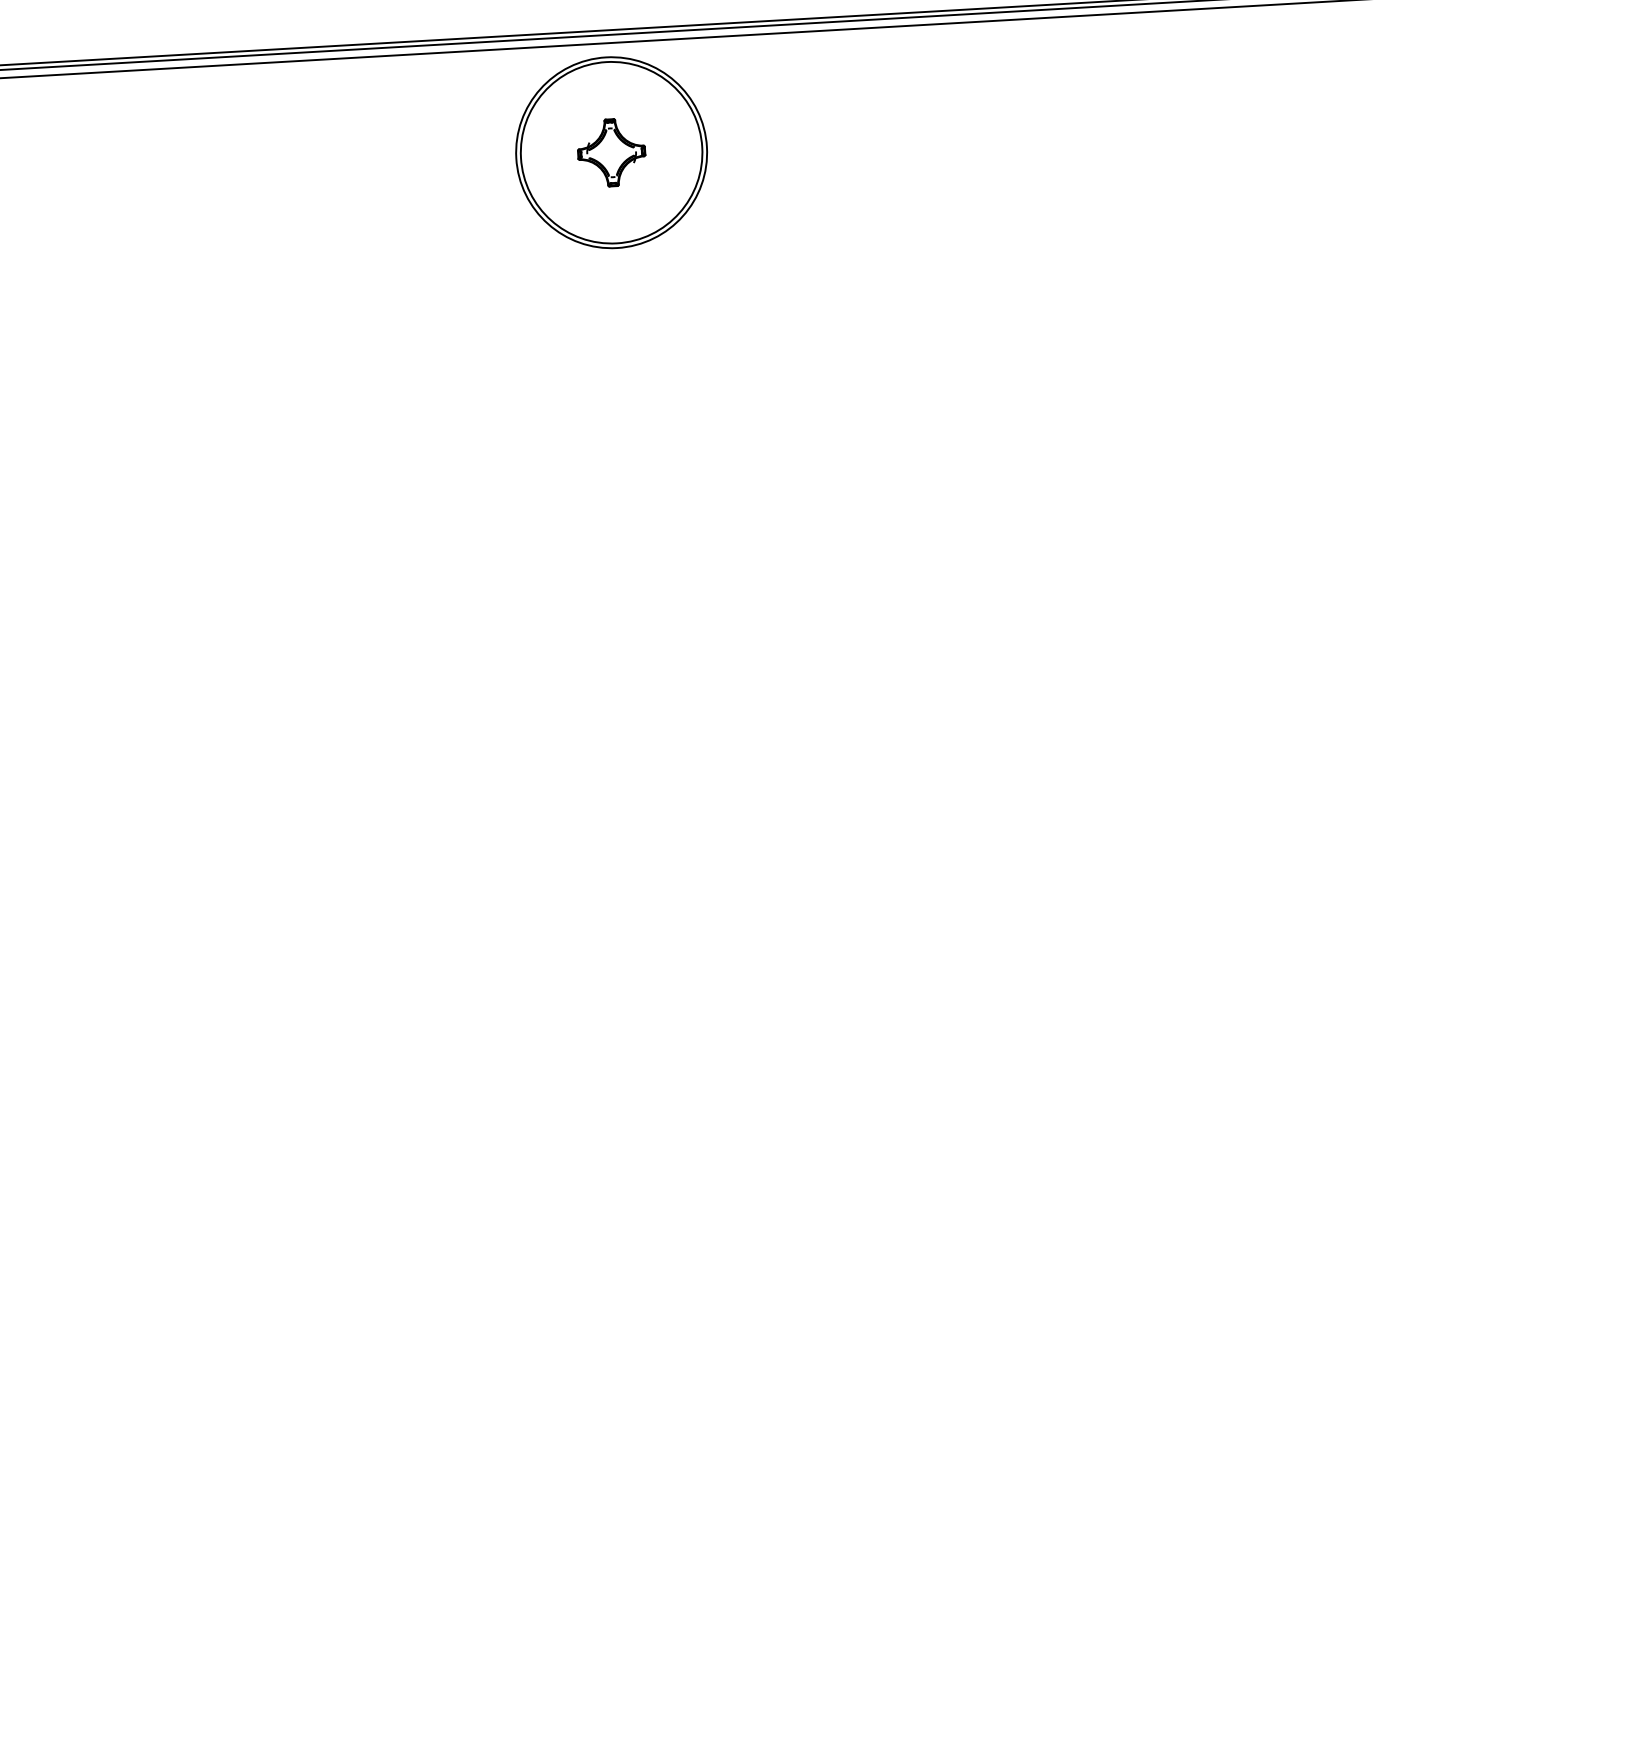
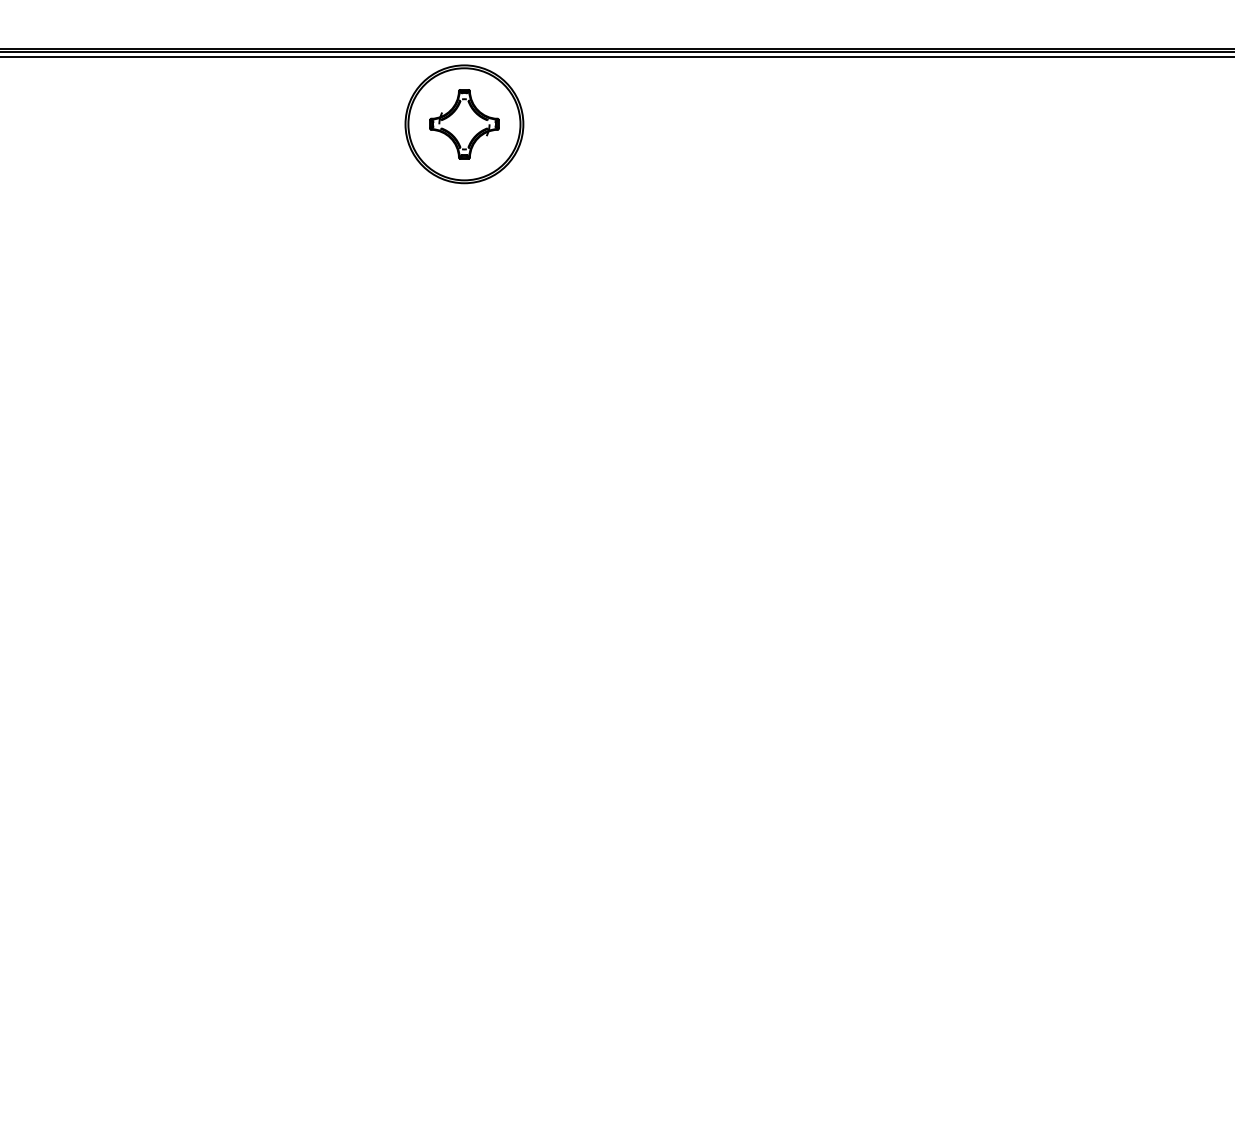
part: (611, 152) -> (464, 124), size x1.67

